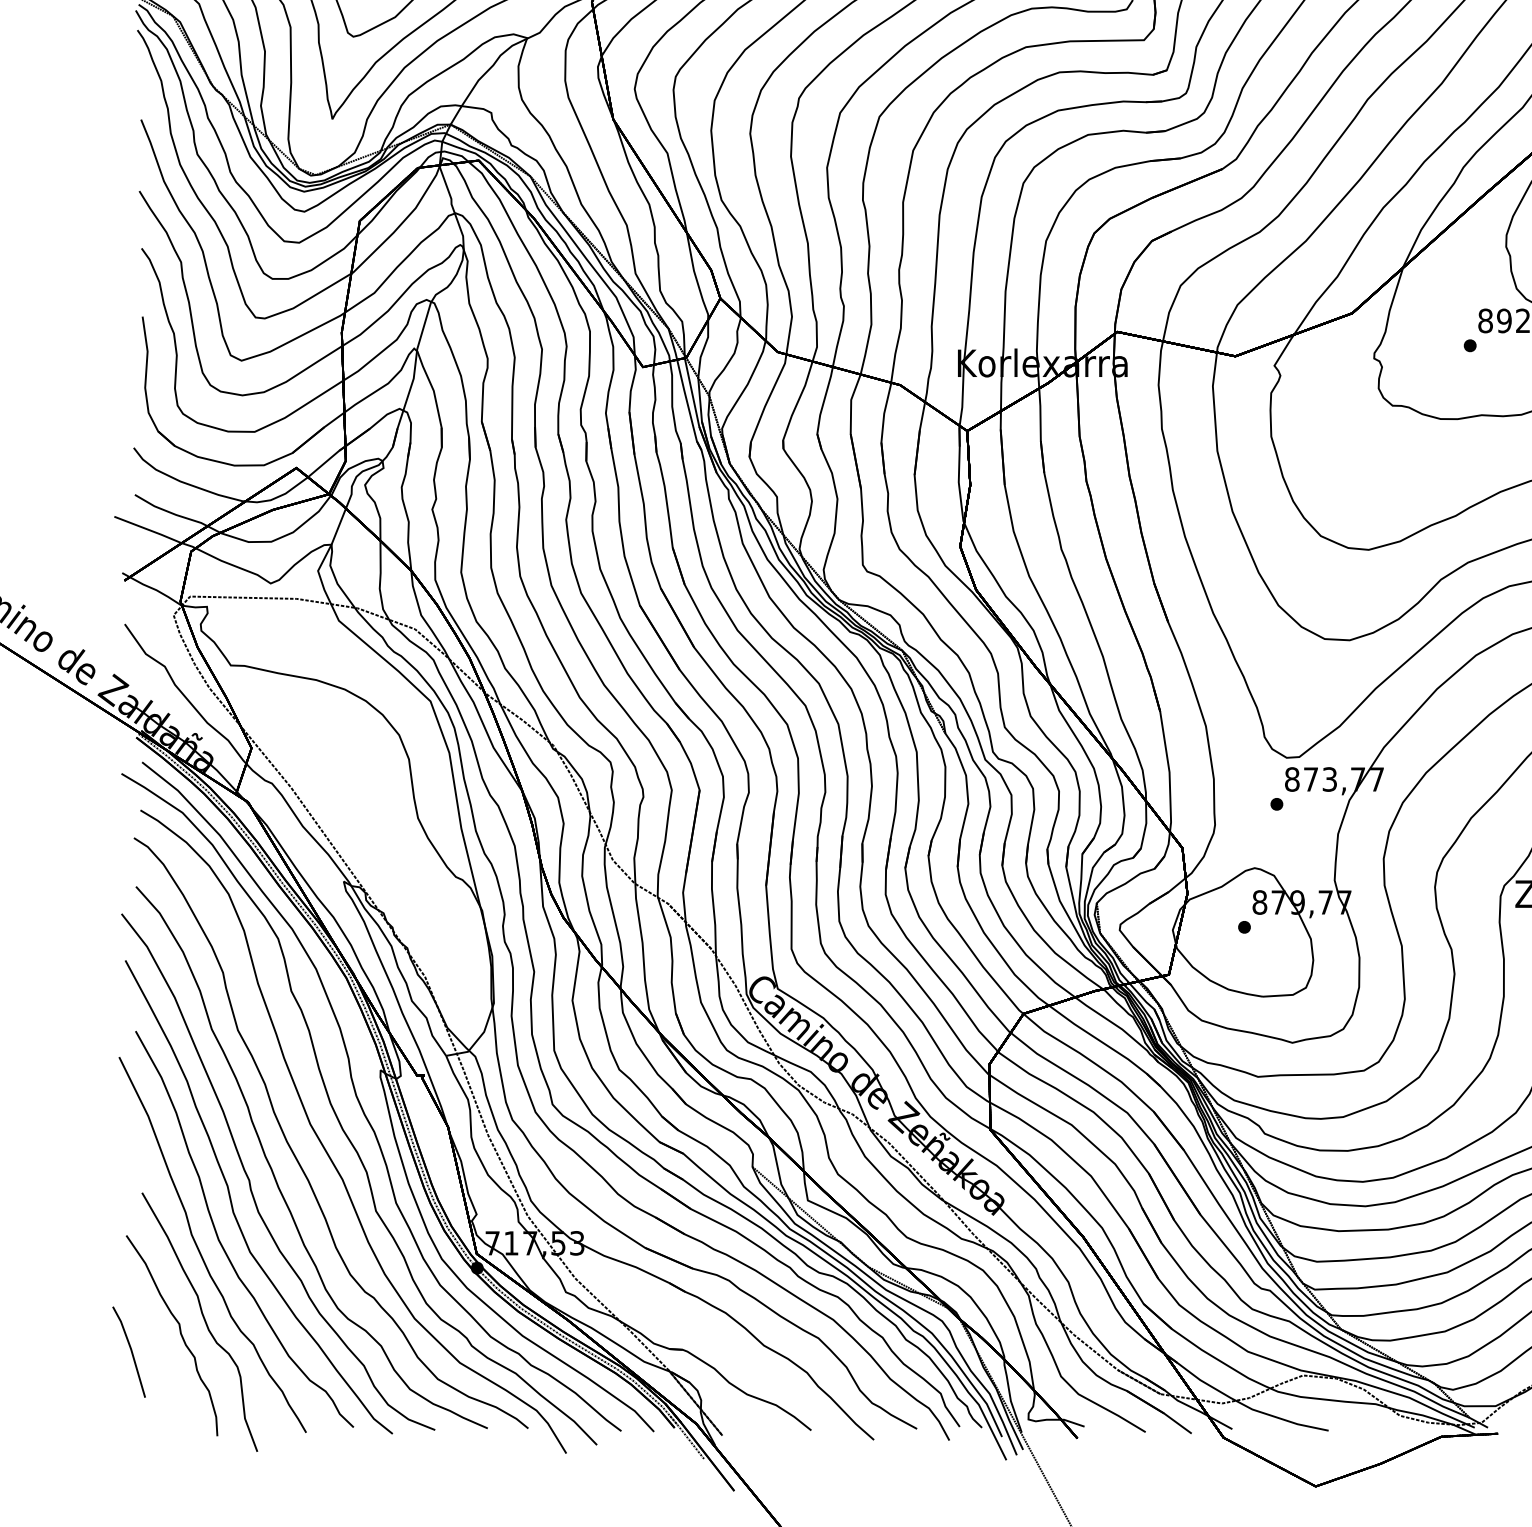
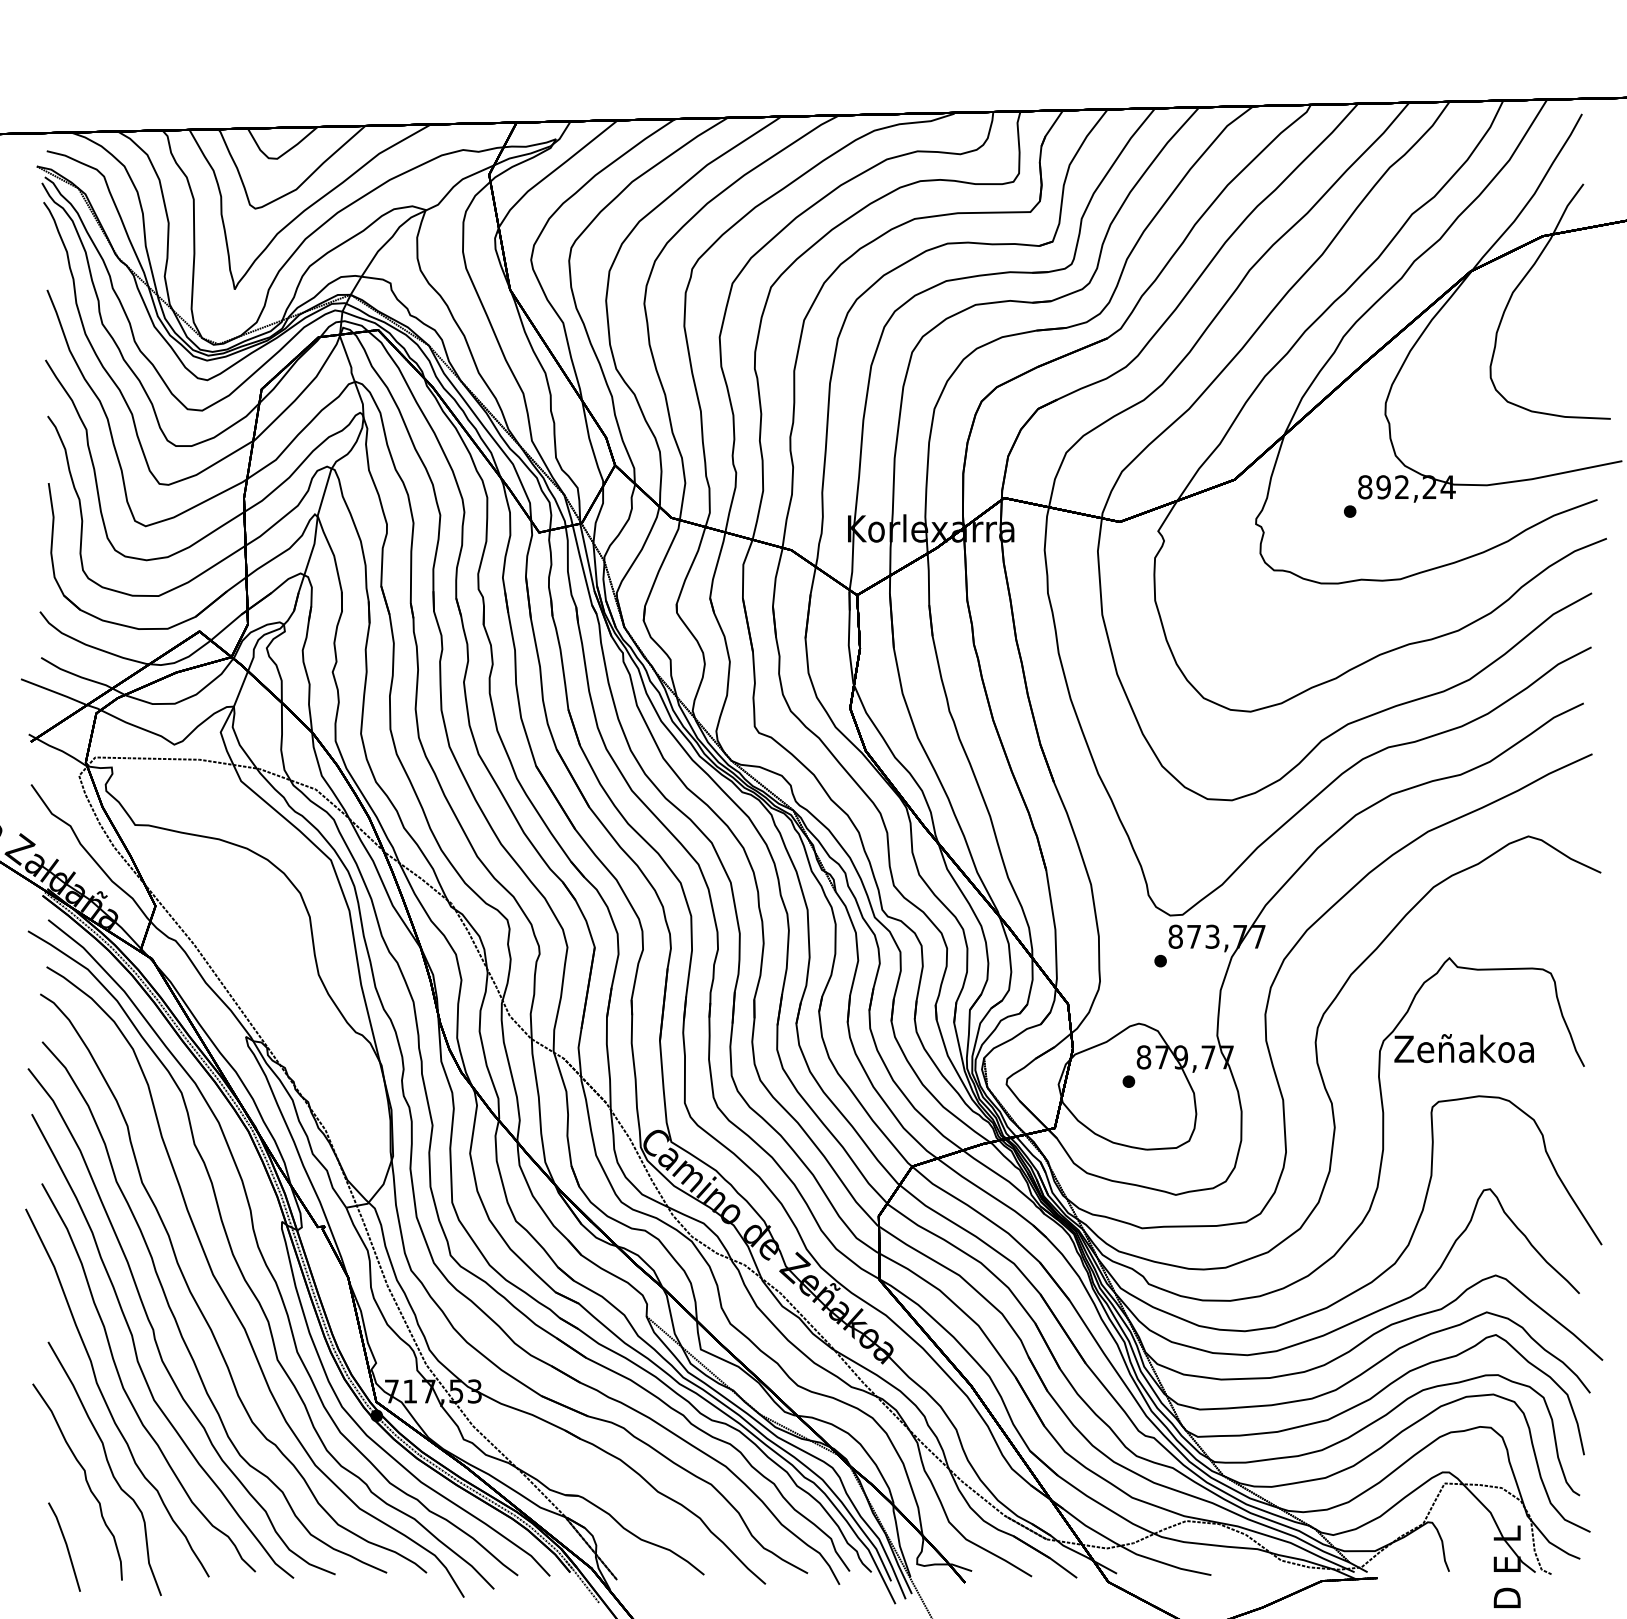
line: (130, 1350) -> (65, 1545), moved

